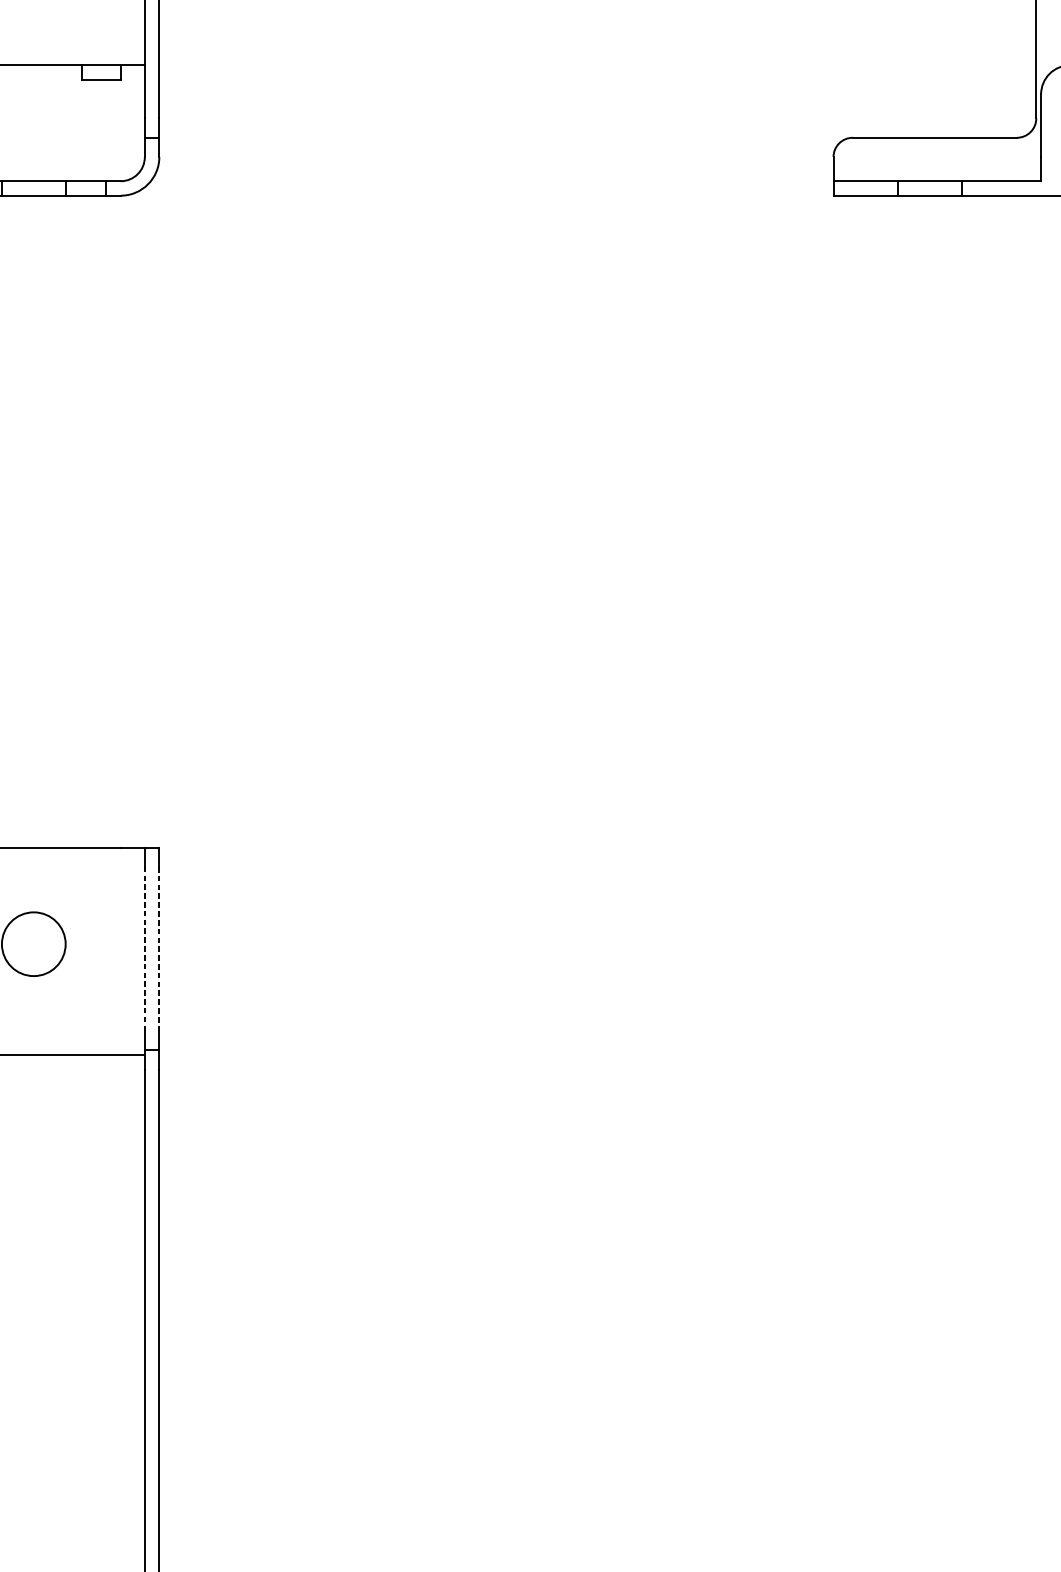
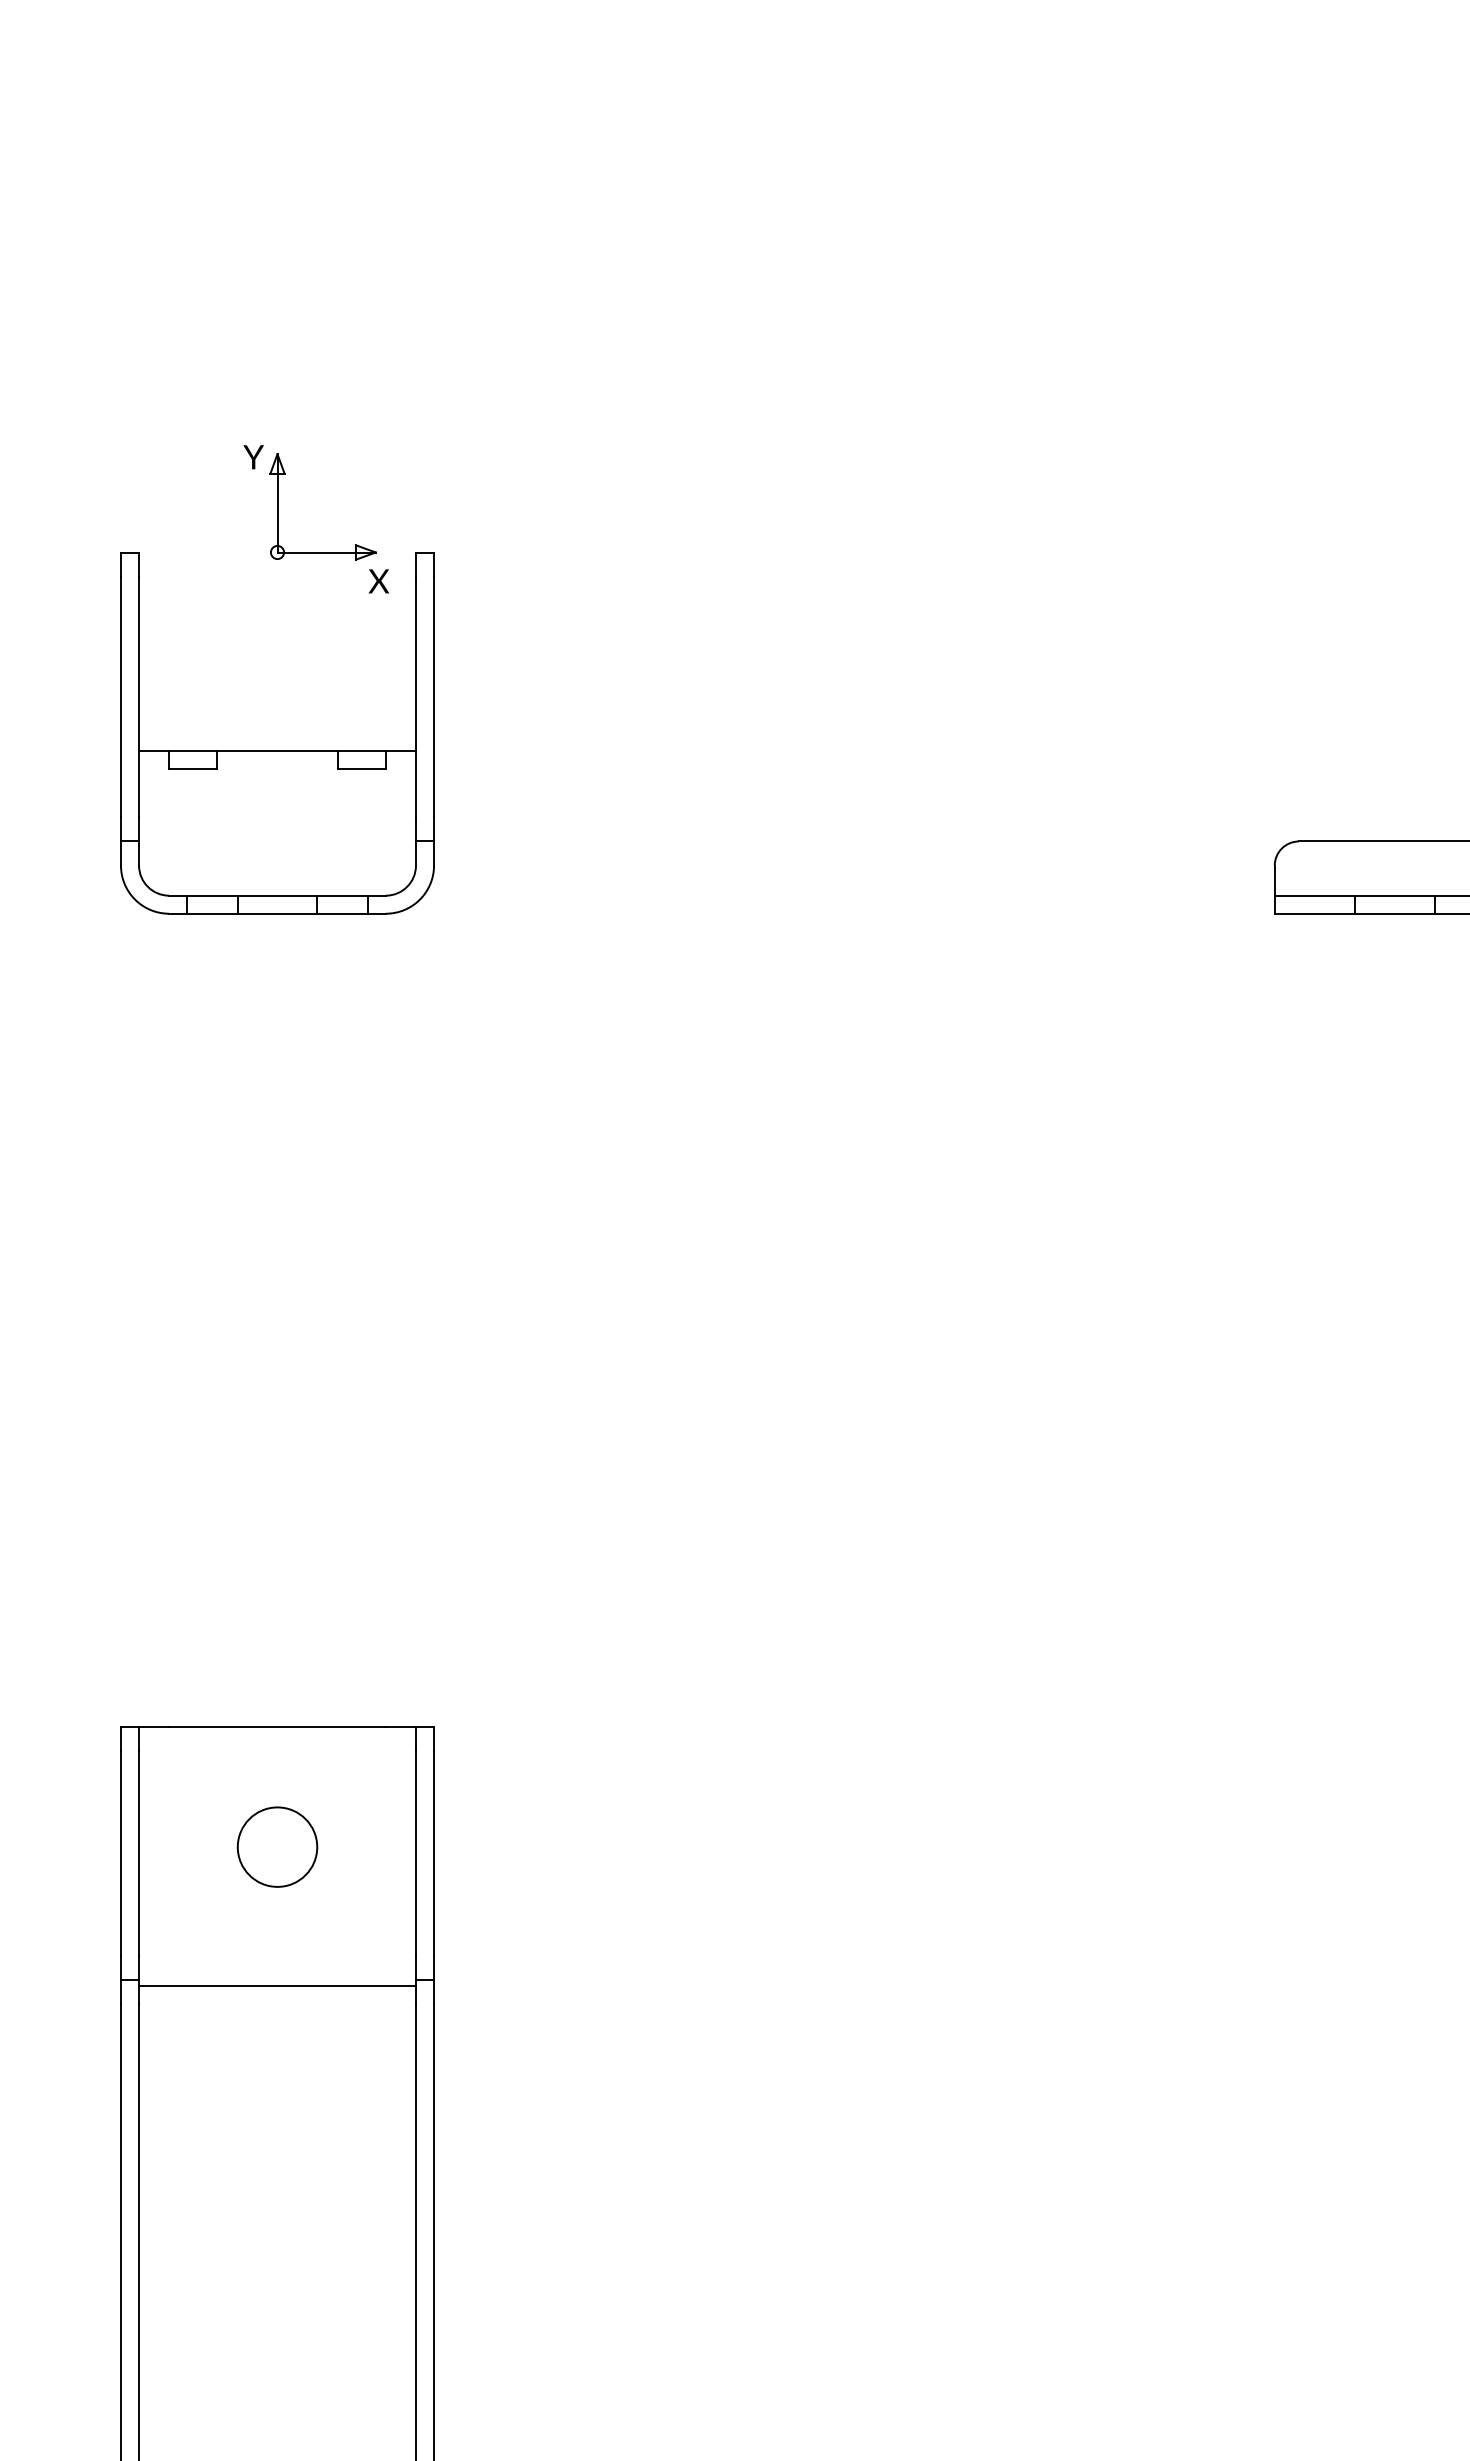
line: (145, 948) -> (416, 1852), dashed -> solid
line: (159, 949) -> (434, 1853), dashed -> solid

